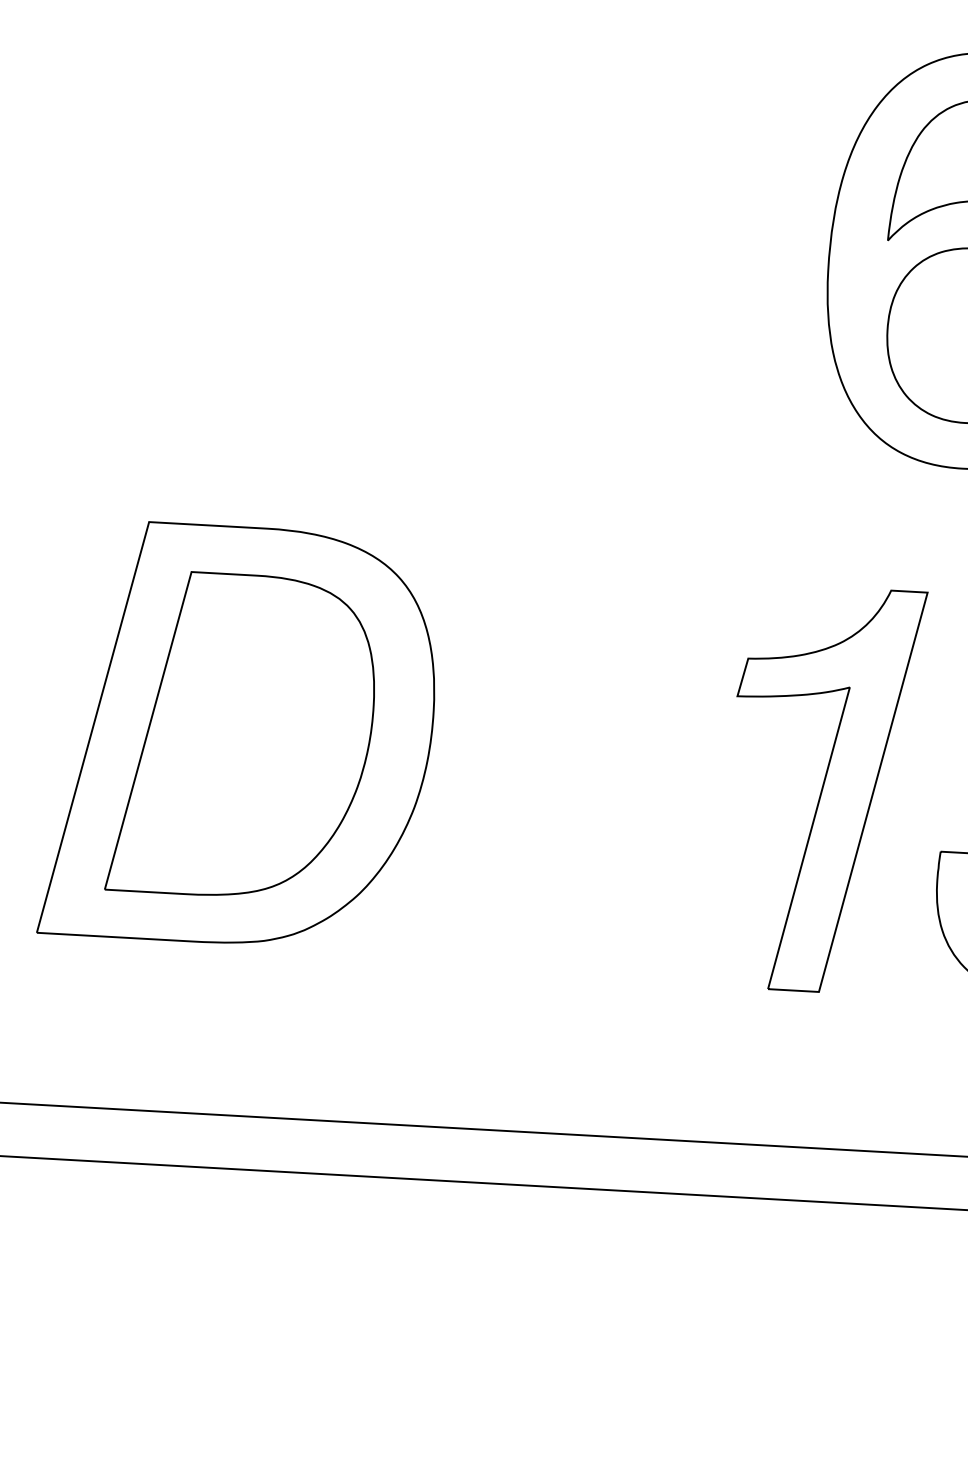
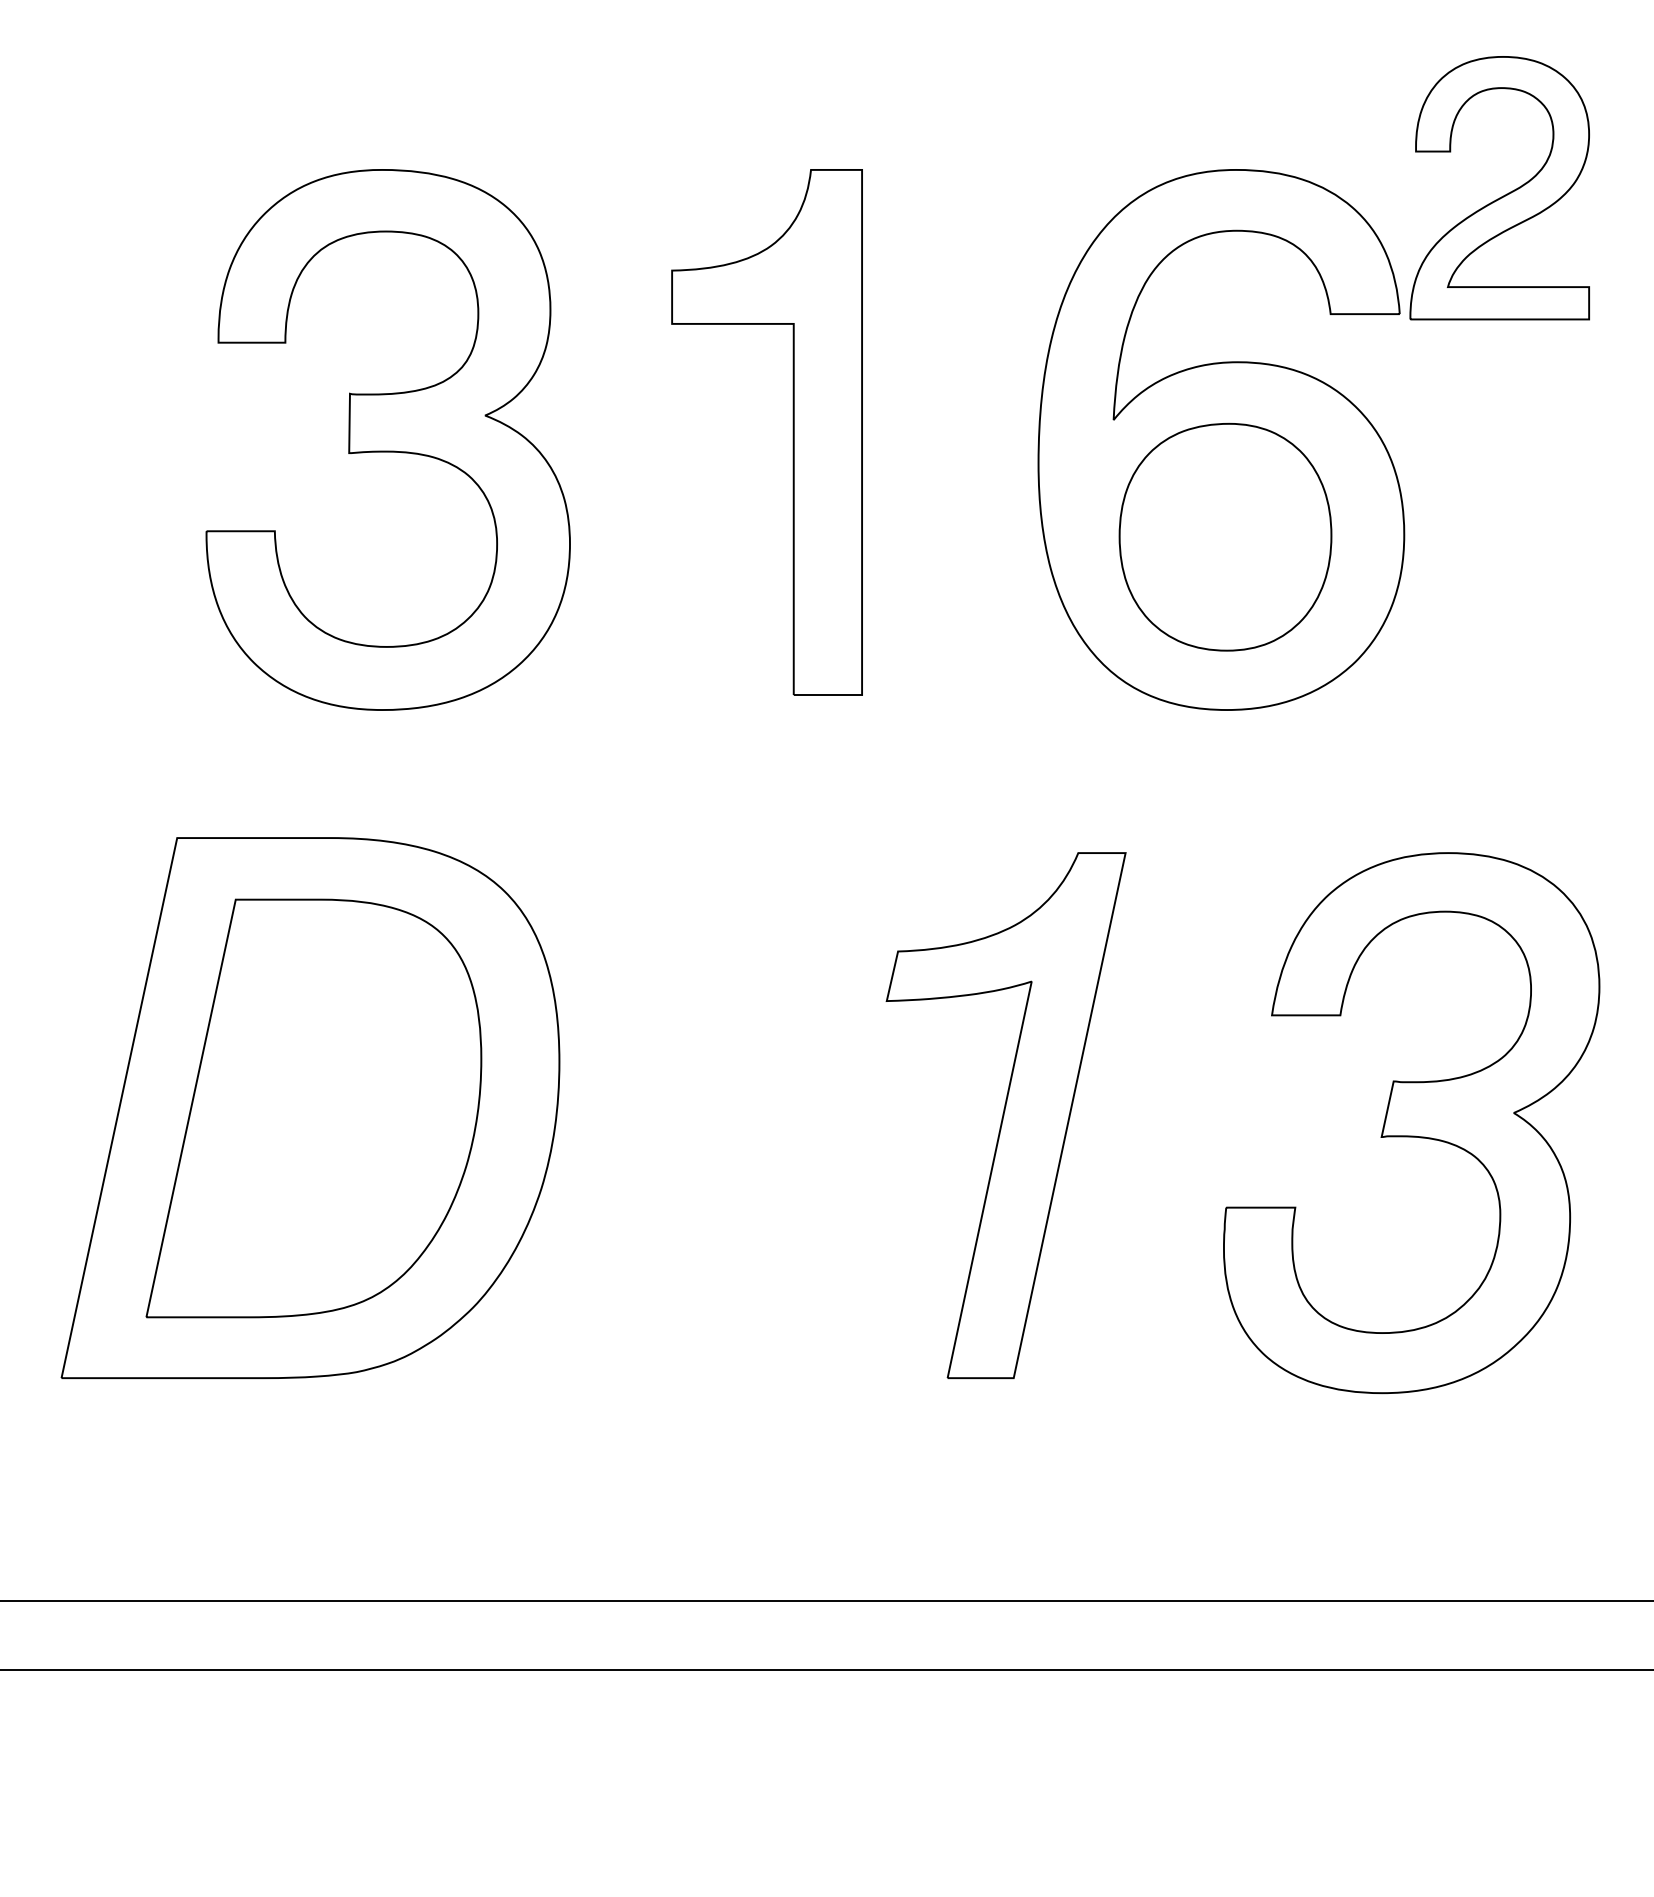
part: (328, 224) -> (387, 439), added
part: (640, 236) -> (792, 432), added
part: (823, 789) -> (1005, 1115), moved

